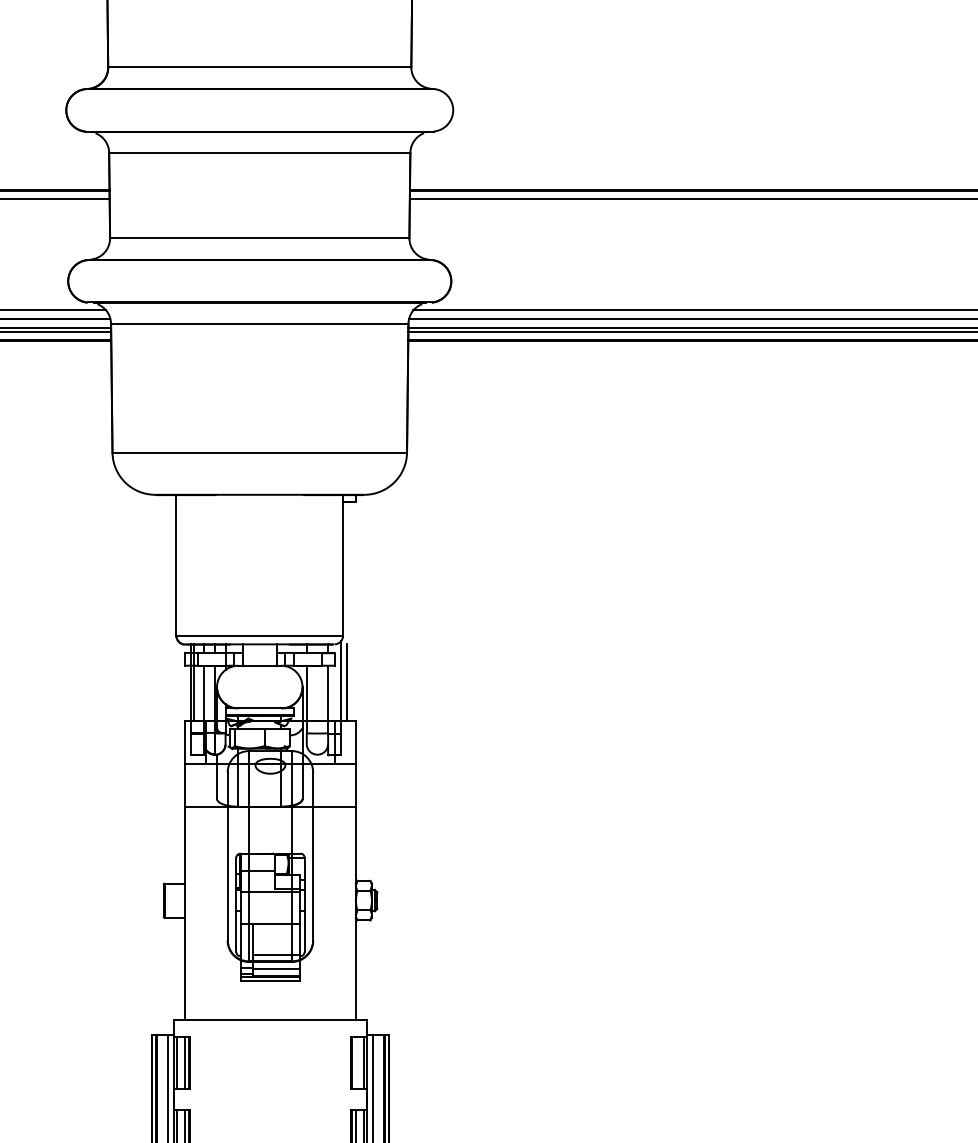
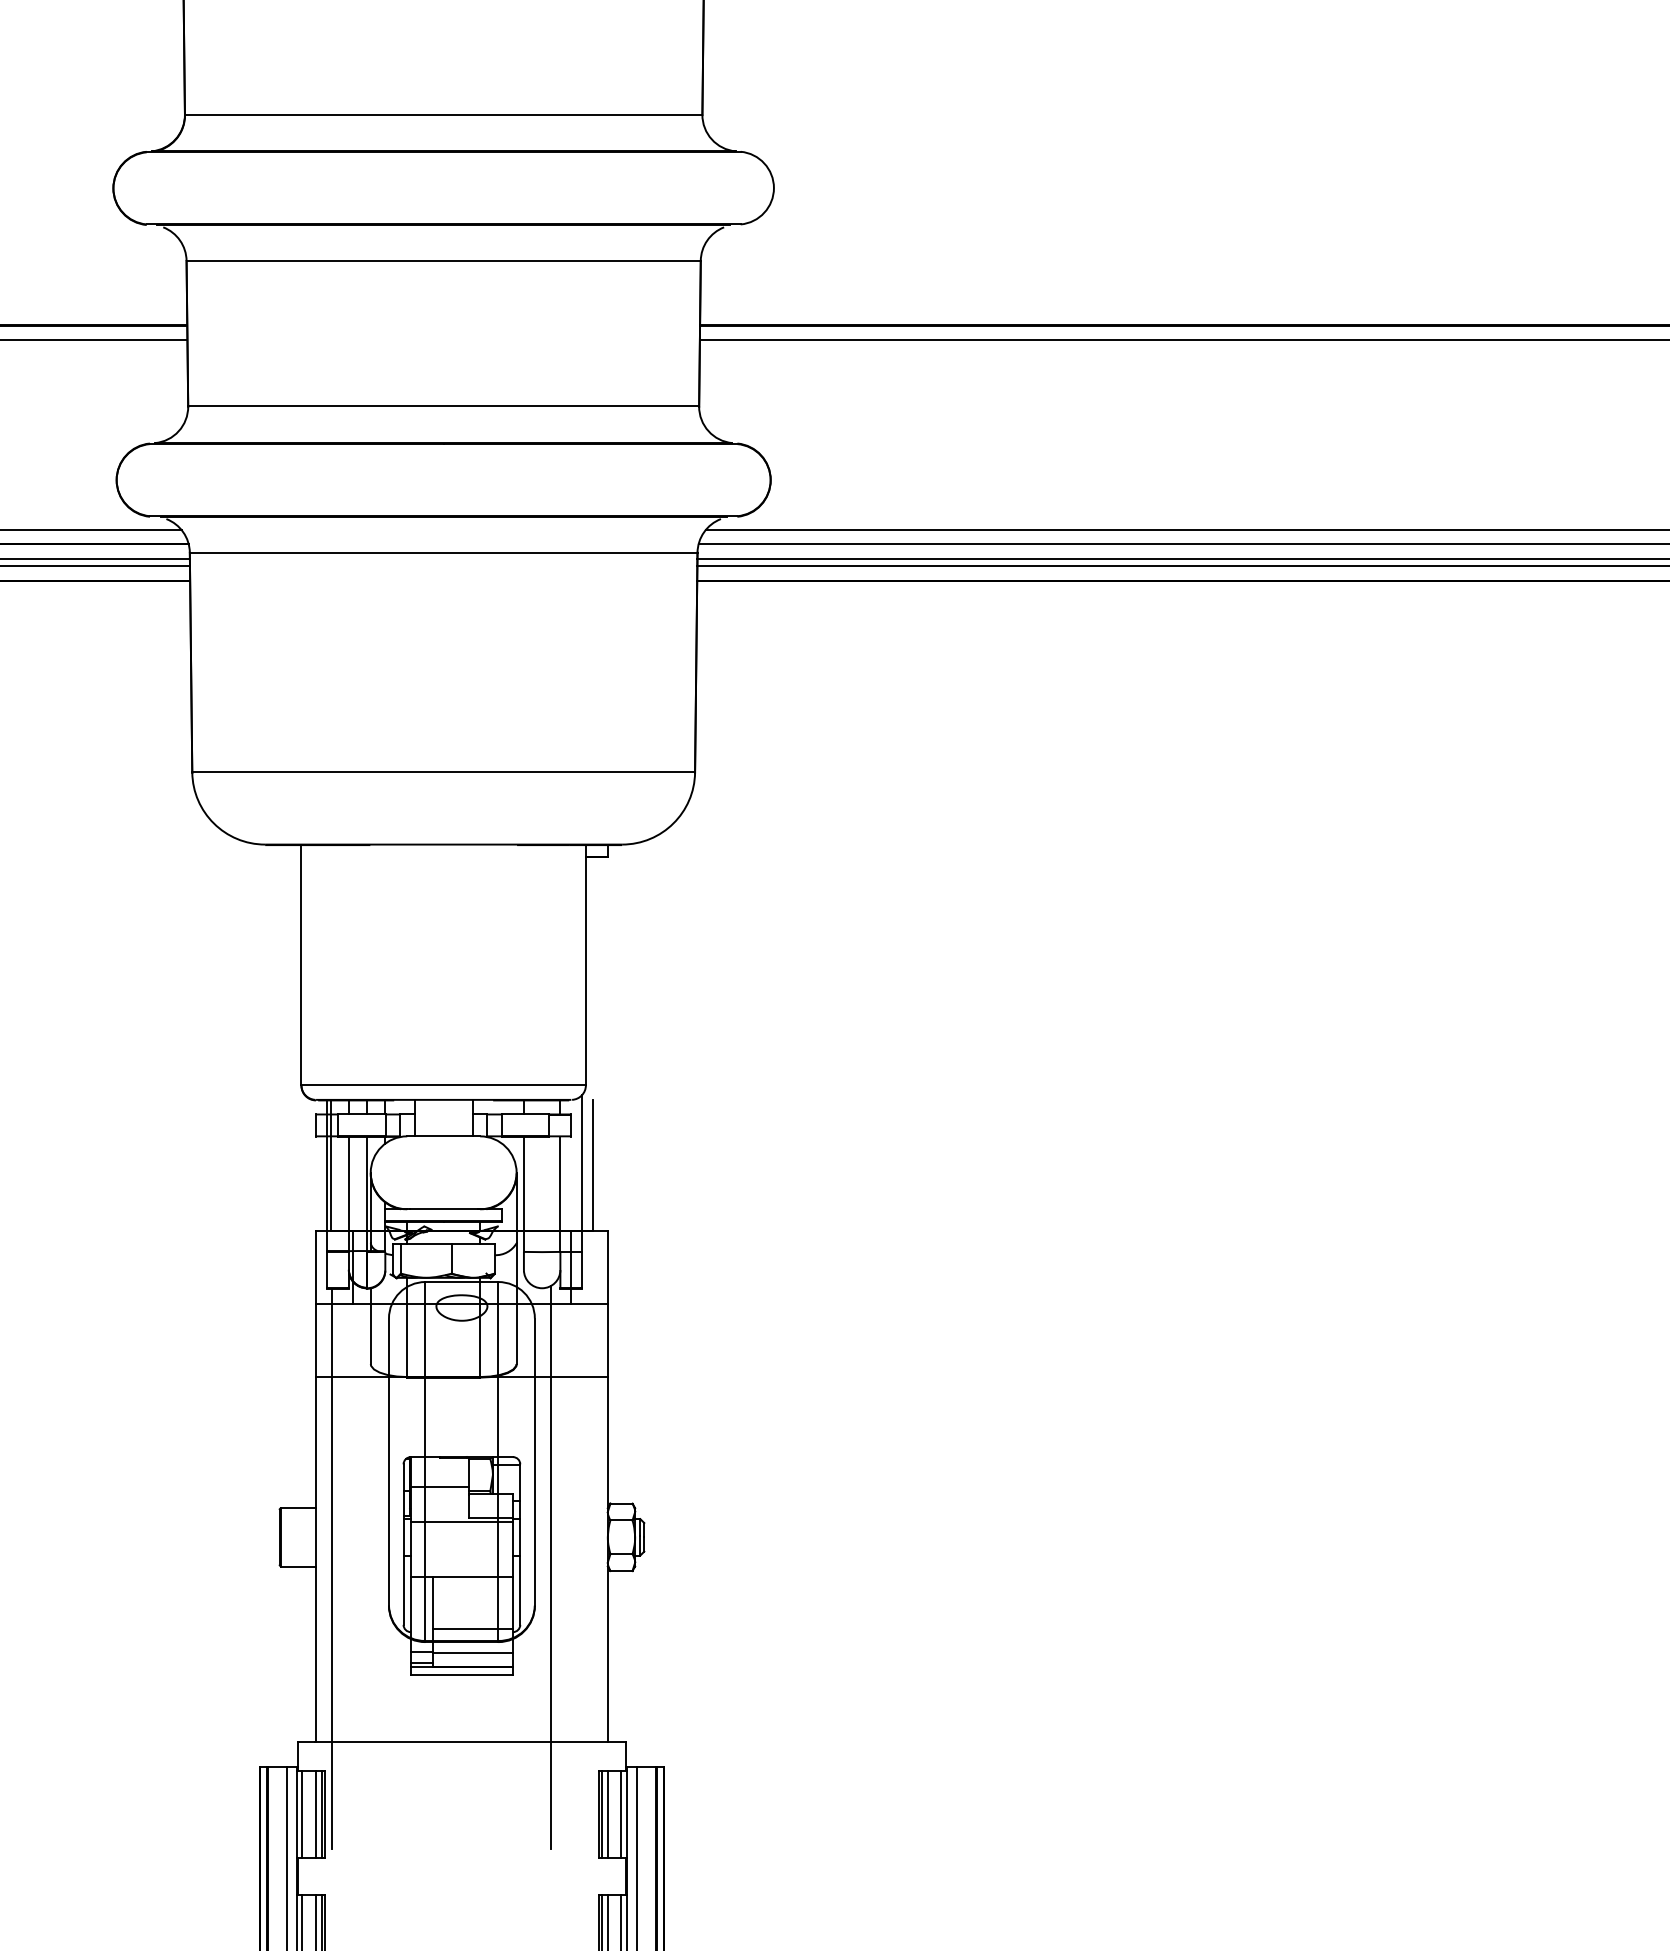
line: (322, 918) -> (550, 1567), added
line: (194, 919) -> (332, 1569), added
line: (355, 1062) -> (607, 1813), added

